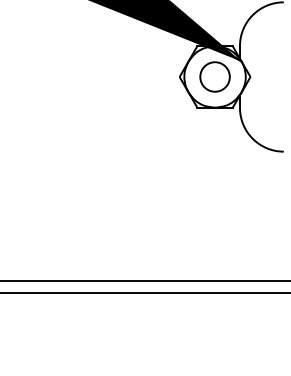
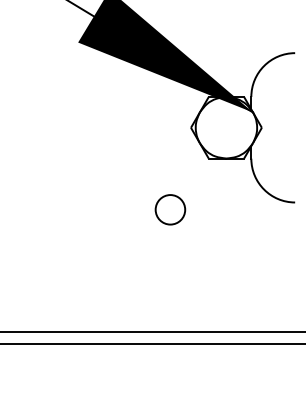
circle: (215, 76) -> (170, 209), moved

